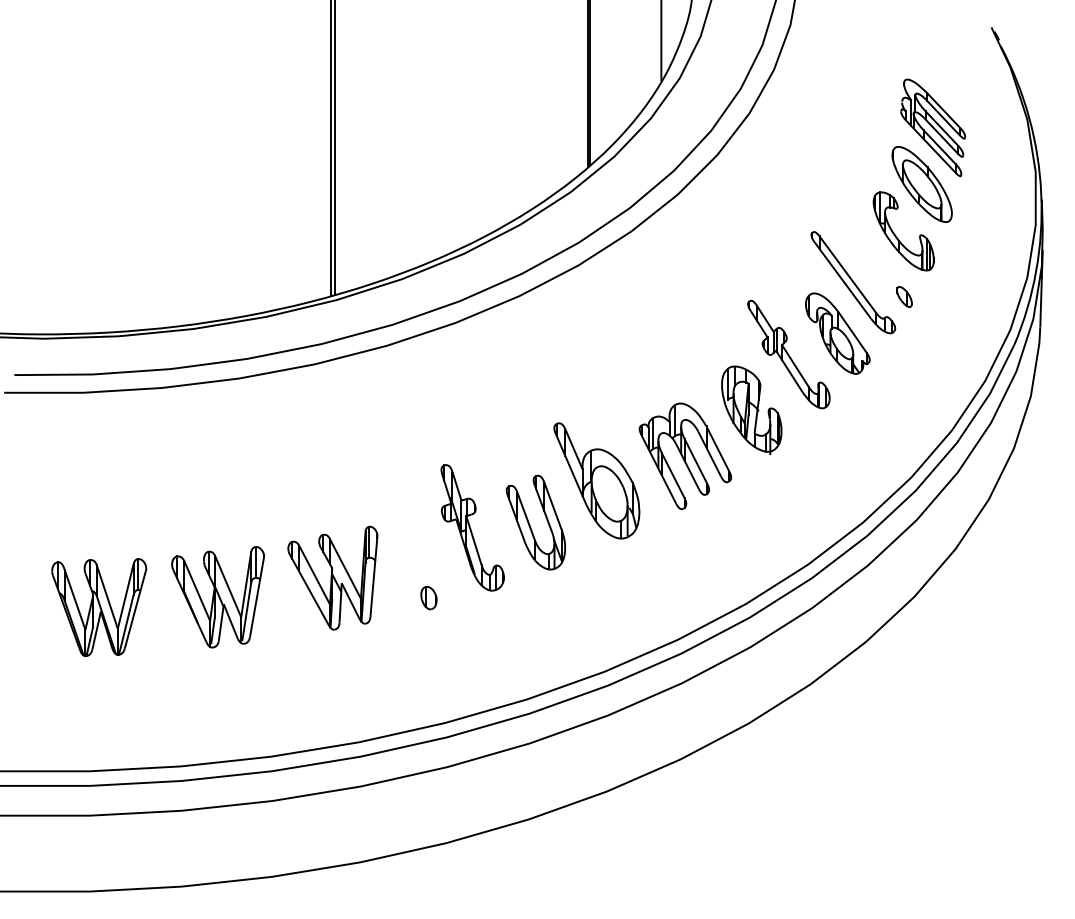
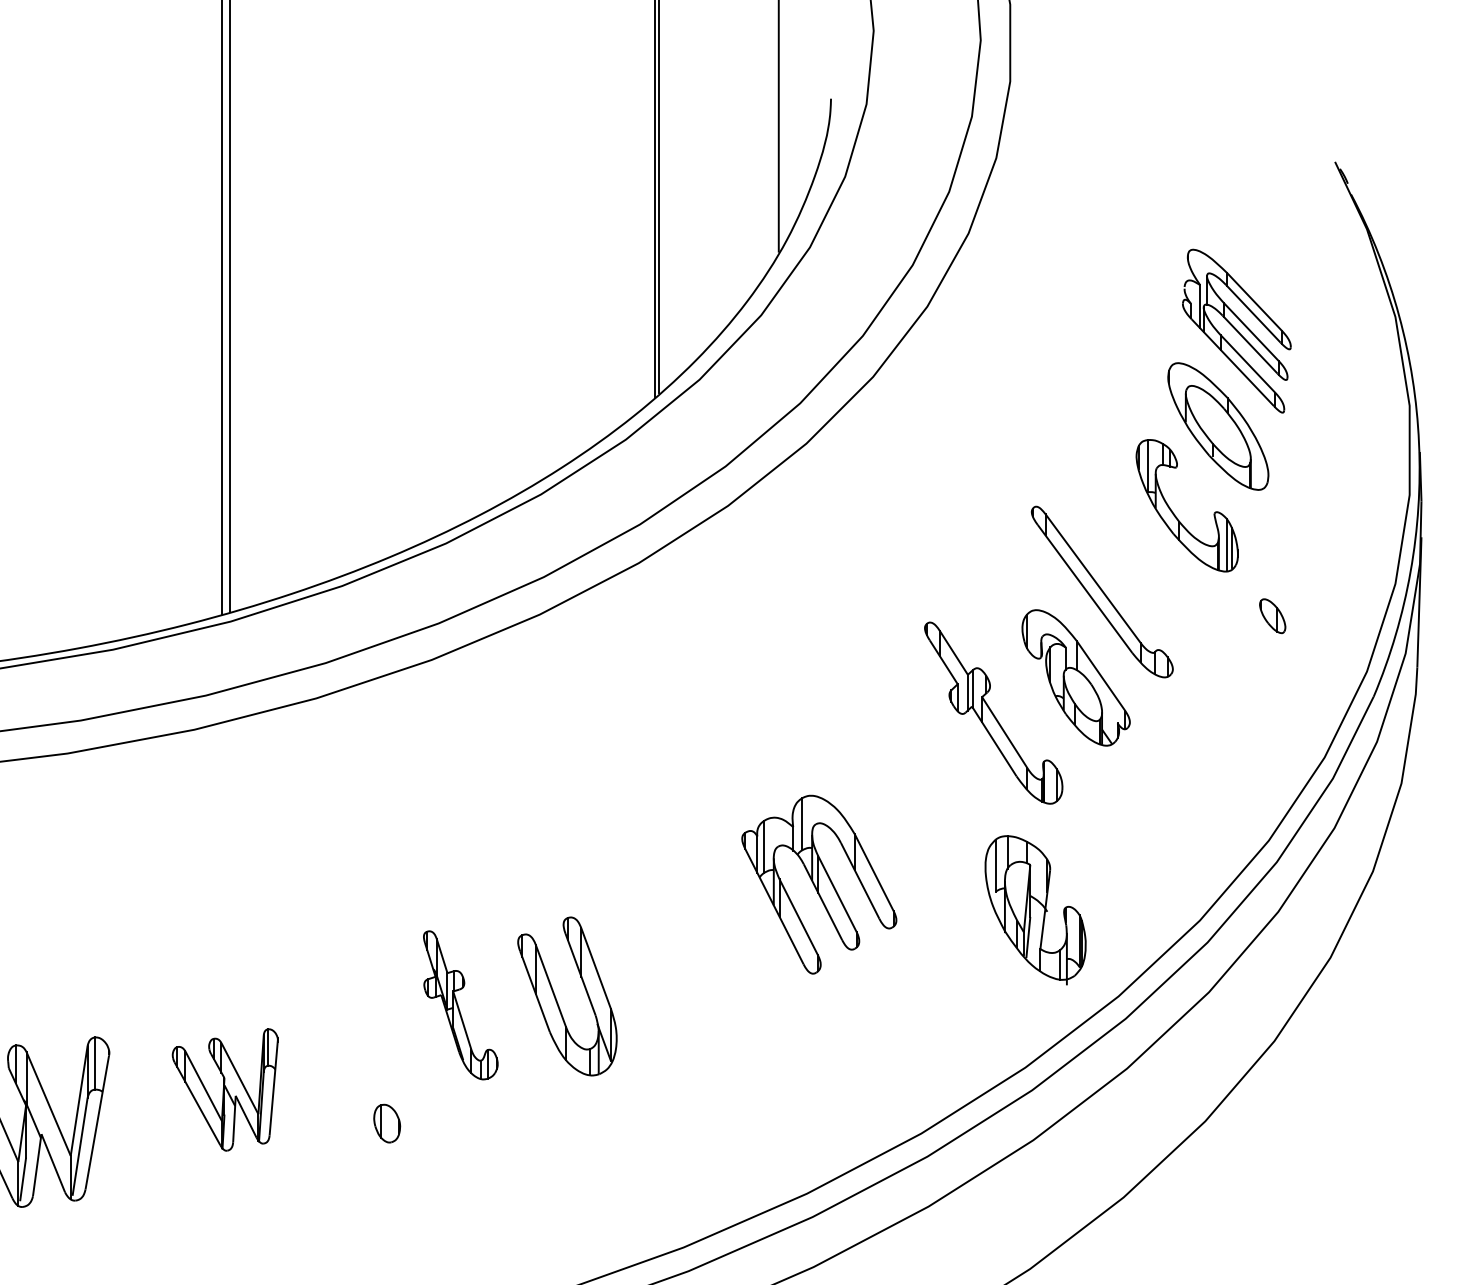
part: (904, 296) -> (1272, 615), moved
part: (751, 409) -> (1035, 908), moved
part: (596, 480) -> (669, 925), removed
part: (472, 527) -> (460, 1004), size x0.7
part: (332, 577) -> (224, 1088), size x0.7

